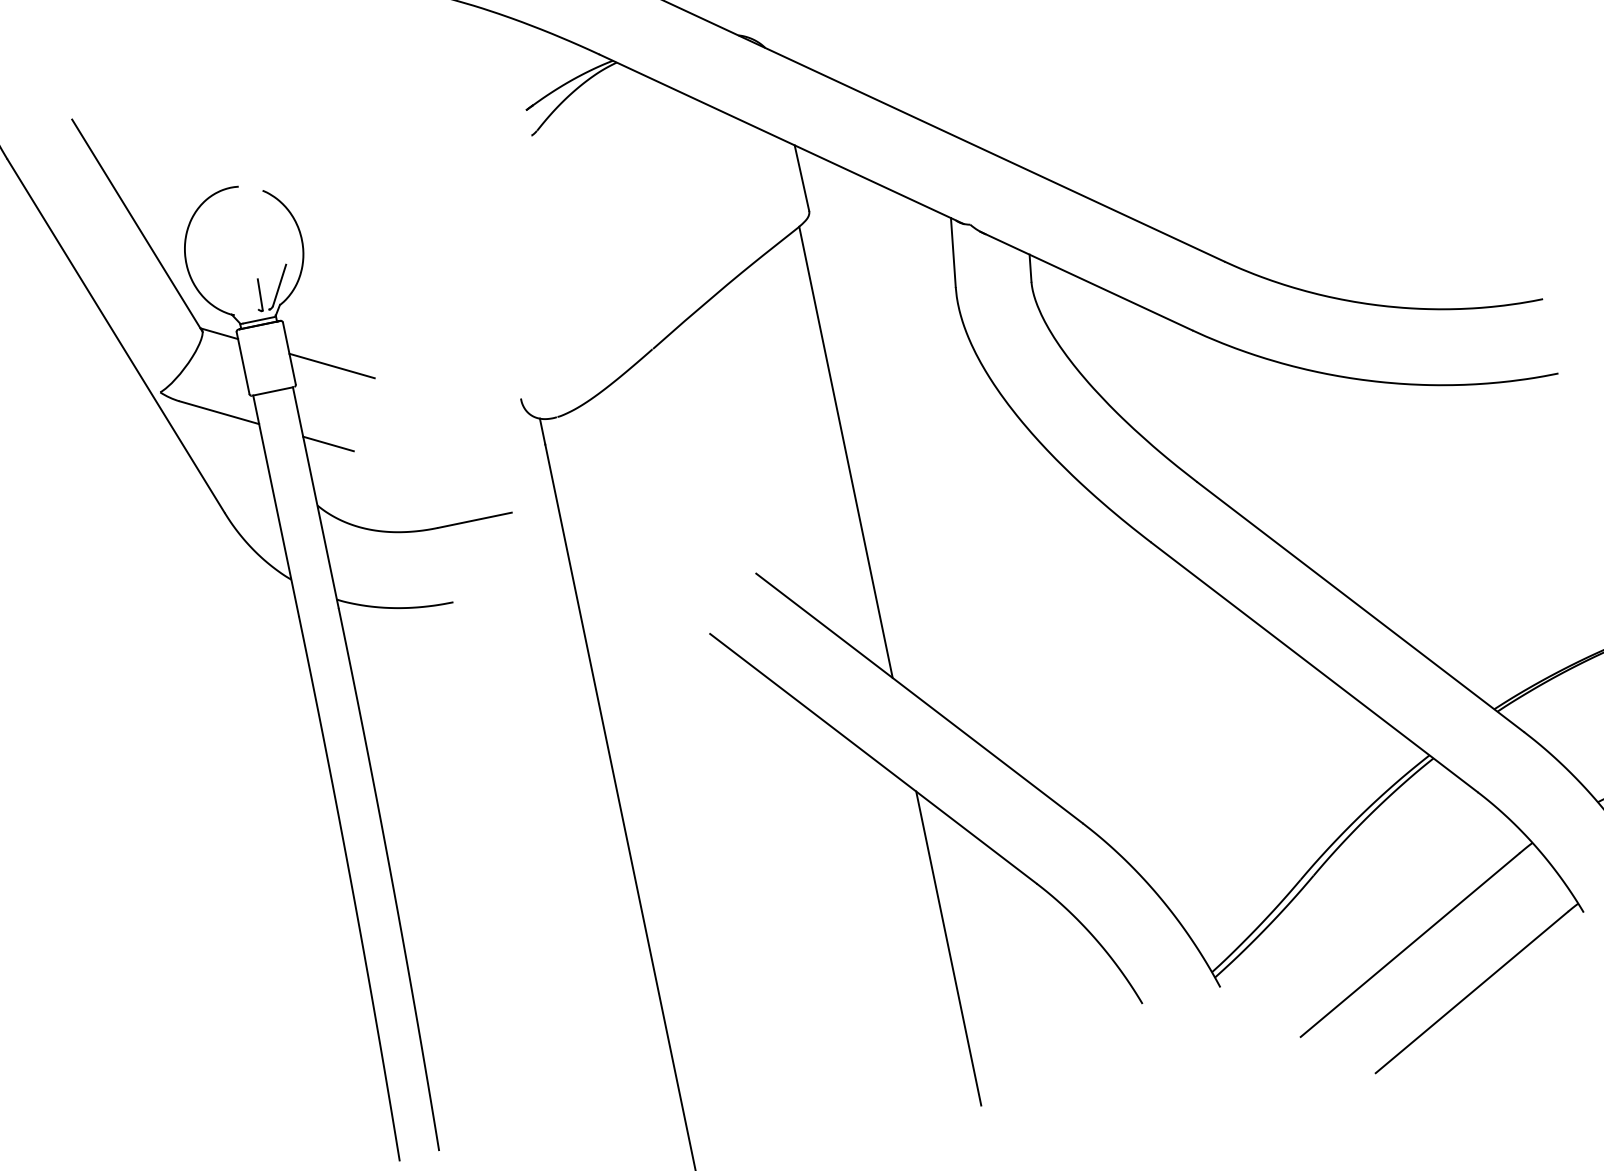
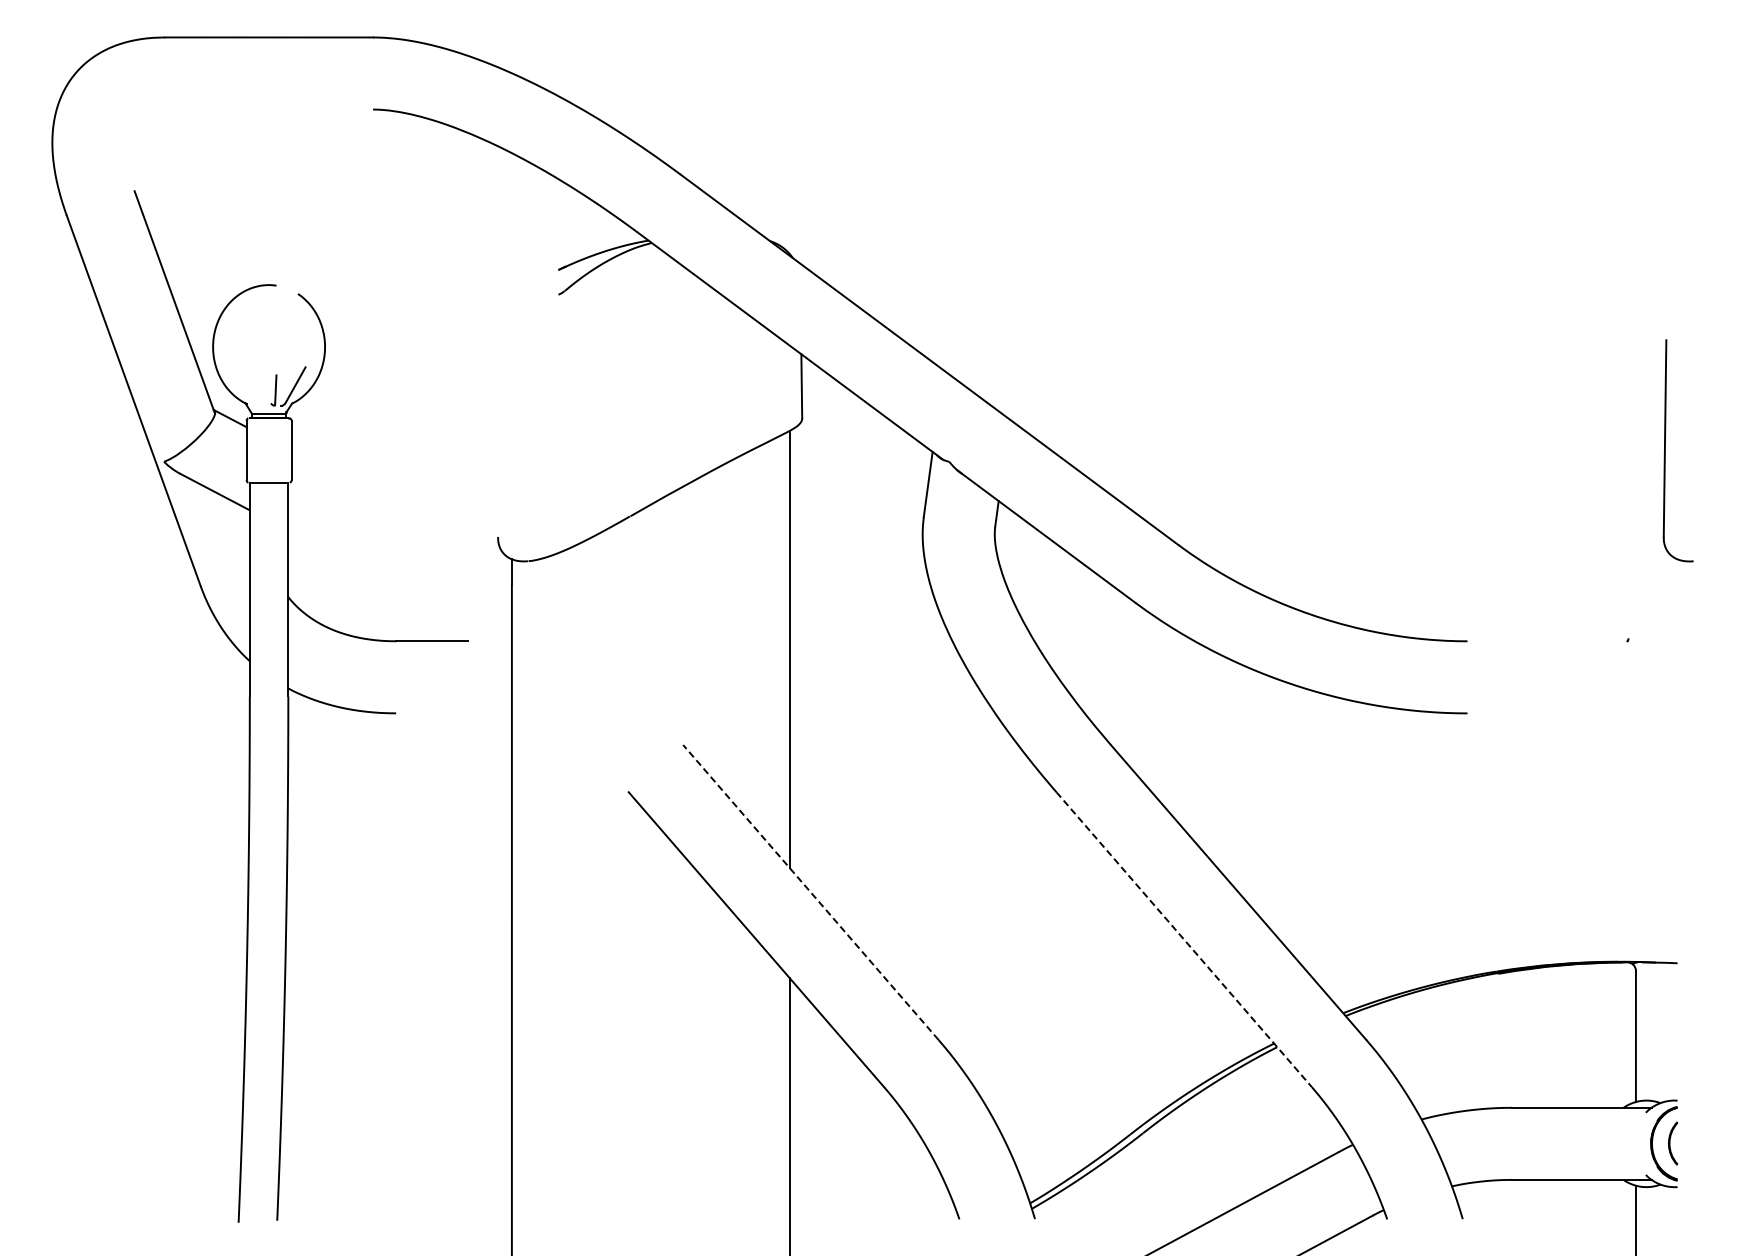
line: (331, 365) -> (328, 469), removed
line: (328, 443) -> (310, 541), removed
line: (1315, 668) -> (1184, 940), solid -> dashed
line: (919, 698) -> (810, 892), solid -> dashed

